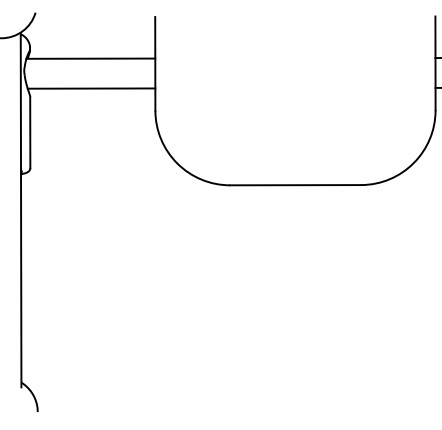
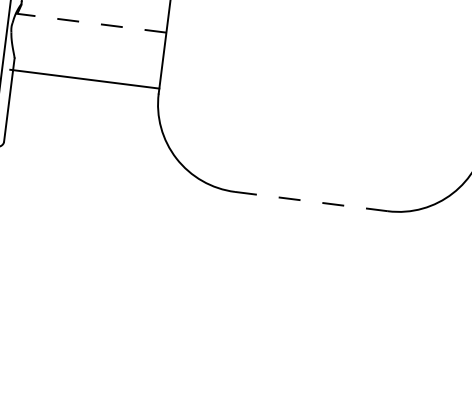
line: (90, 58) -> (90, 22), solid -> dashed
line: (91, 88) -> (84, 79), moved
line: (295, 185) -> (311, 201), solid -> dashed

